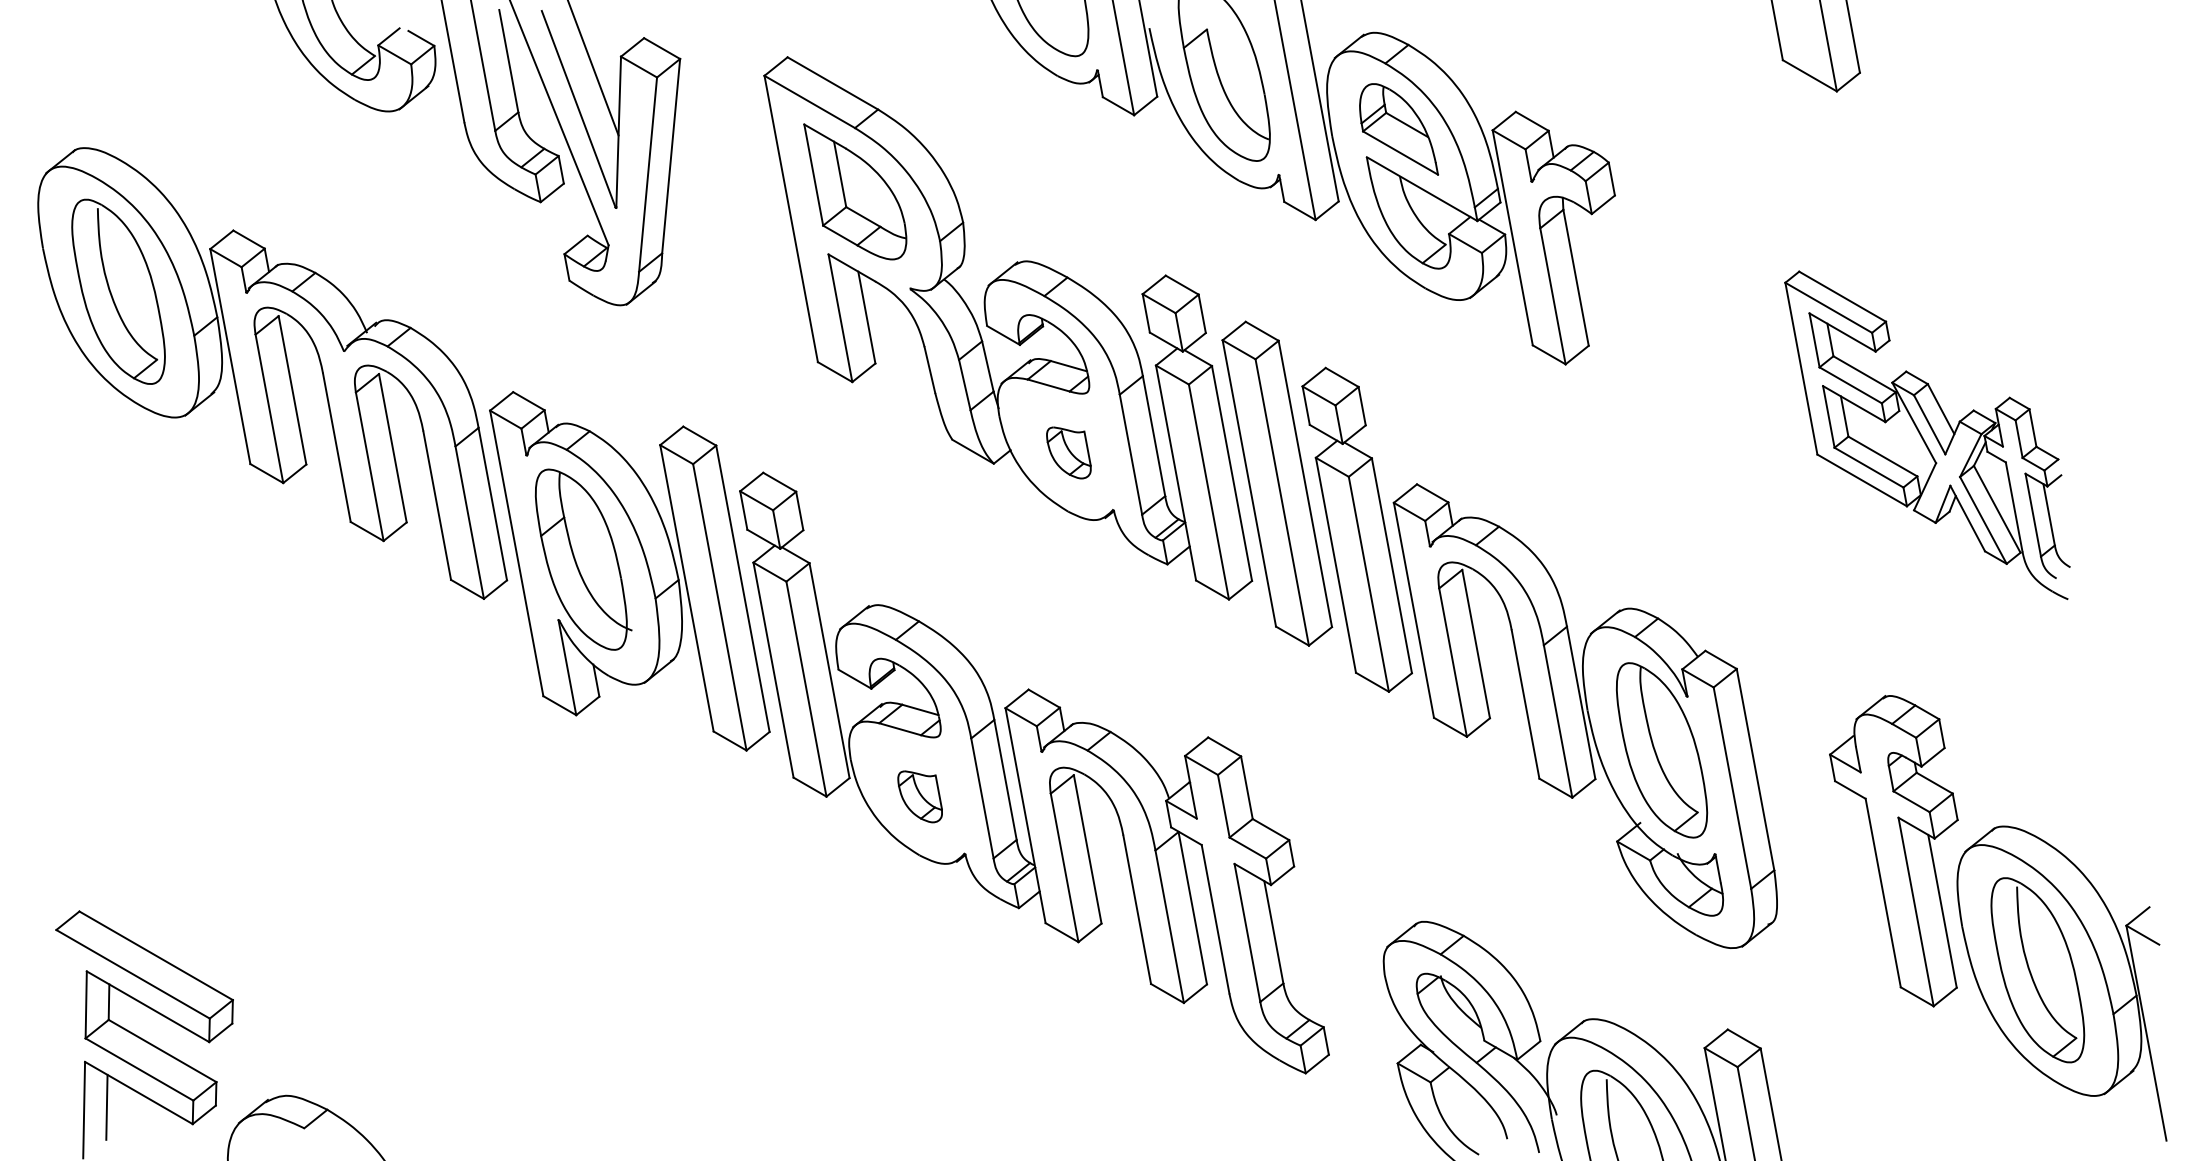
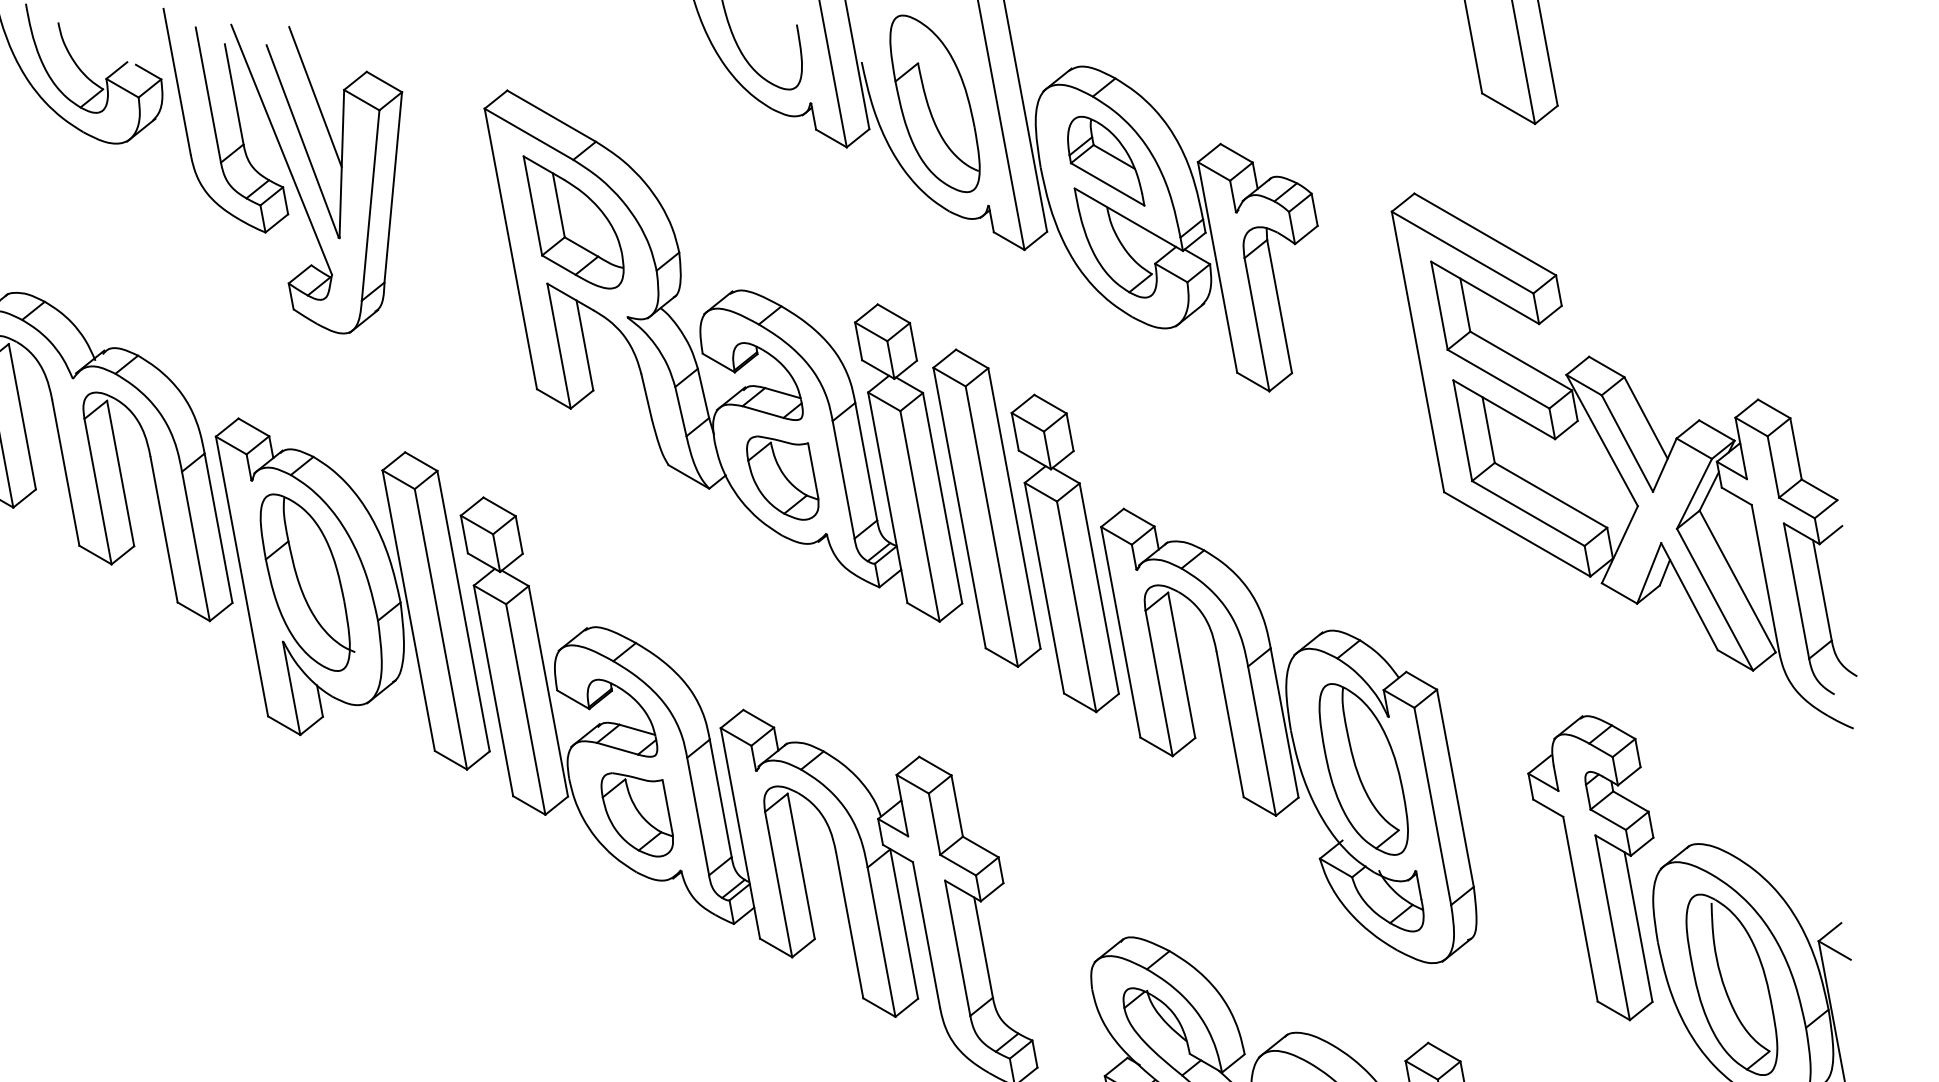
part: (1927, 435) -> (1623, 461), size x1.67
part: (1068, 452) -> (782, 477), size x1.67
part: (919, 796) -> (636, 814), size x1.67

